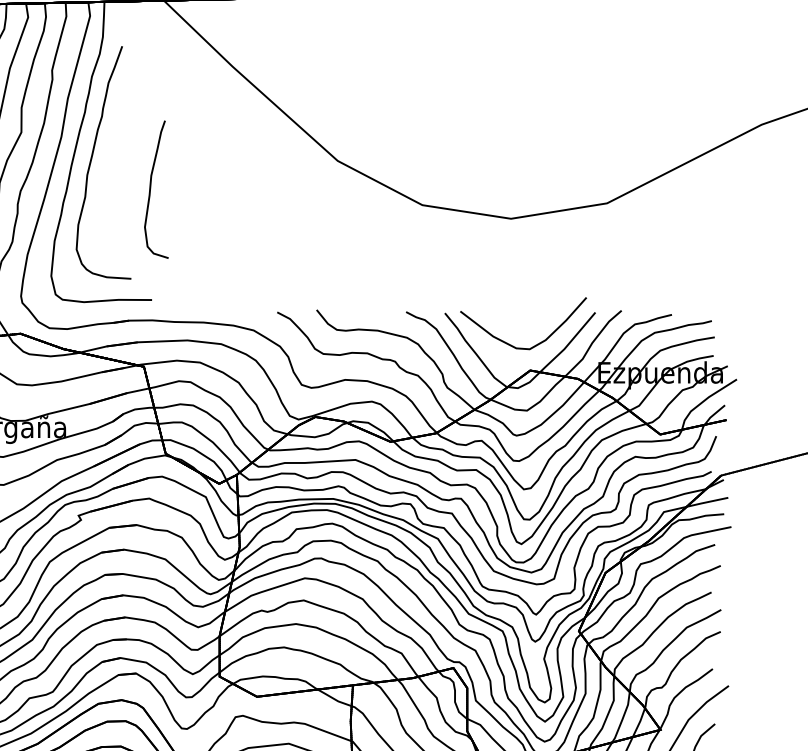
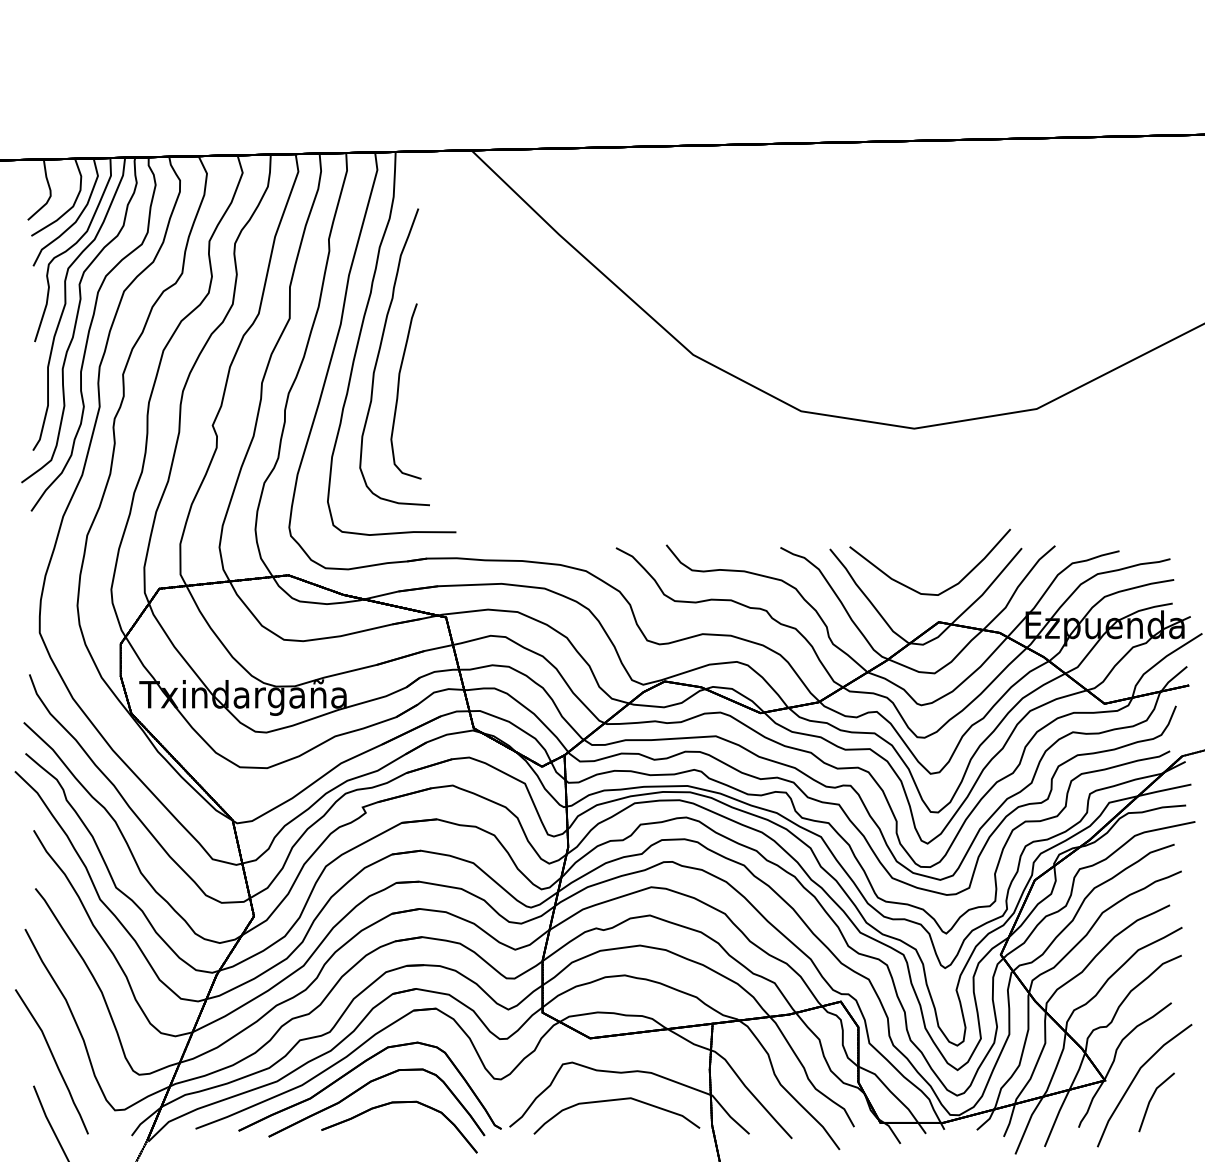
curve: (150, 189) -> (398, 391), moved

